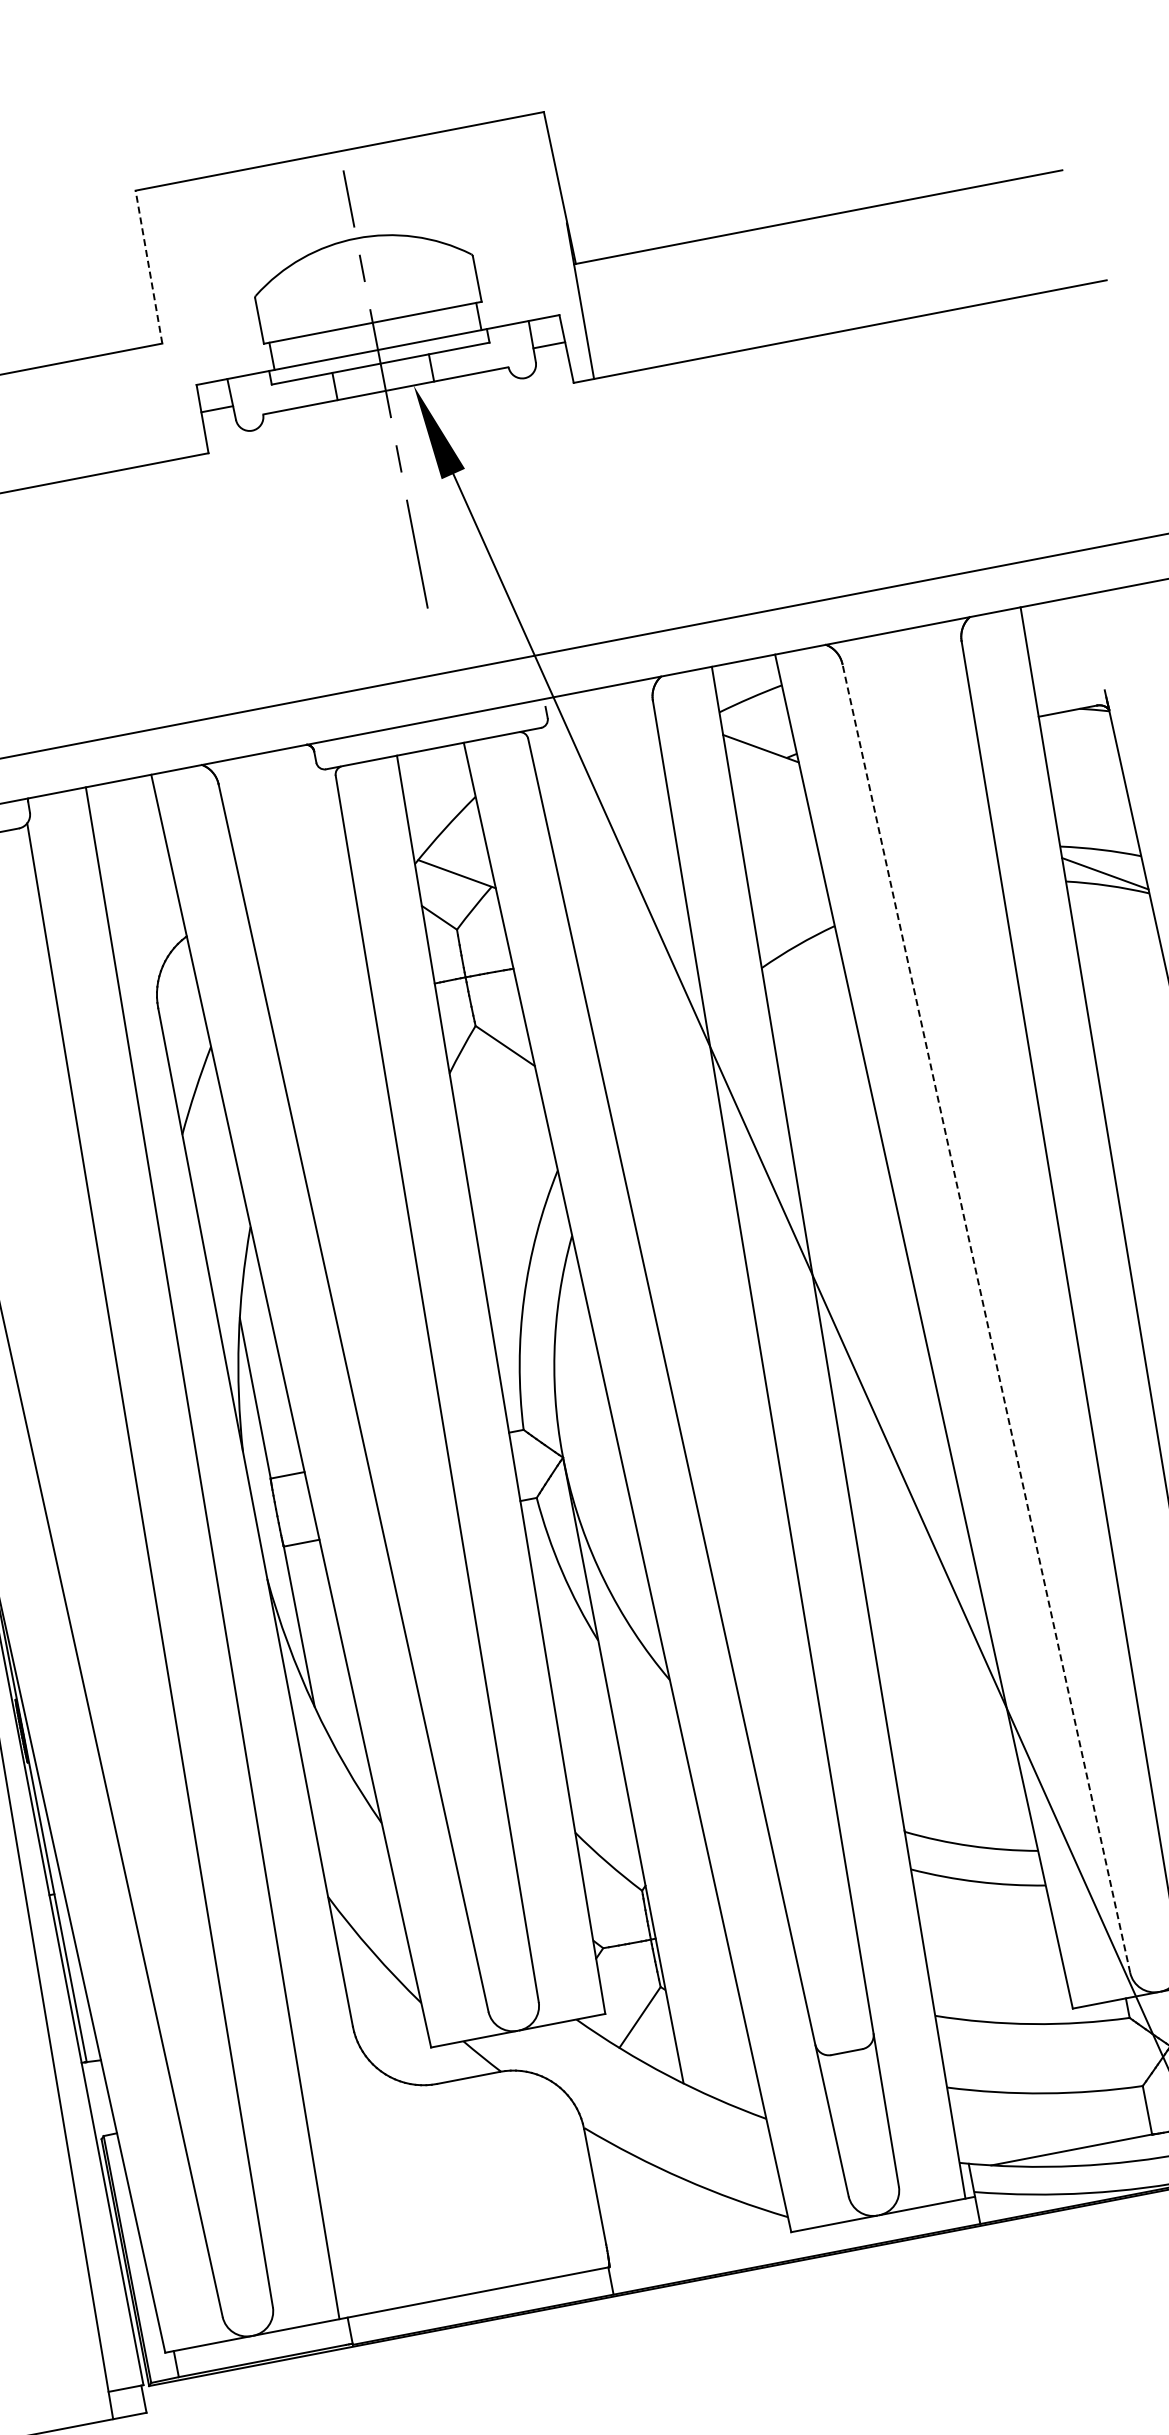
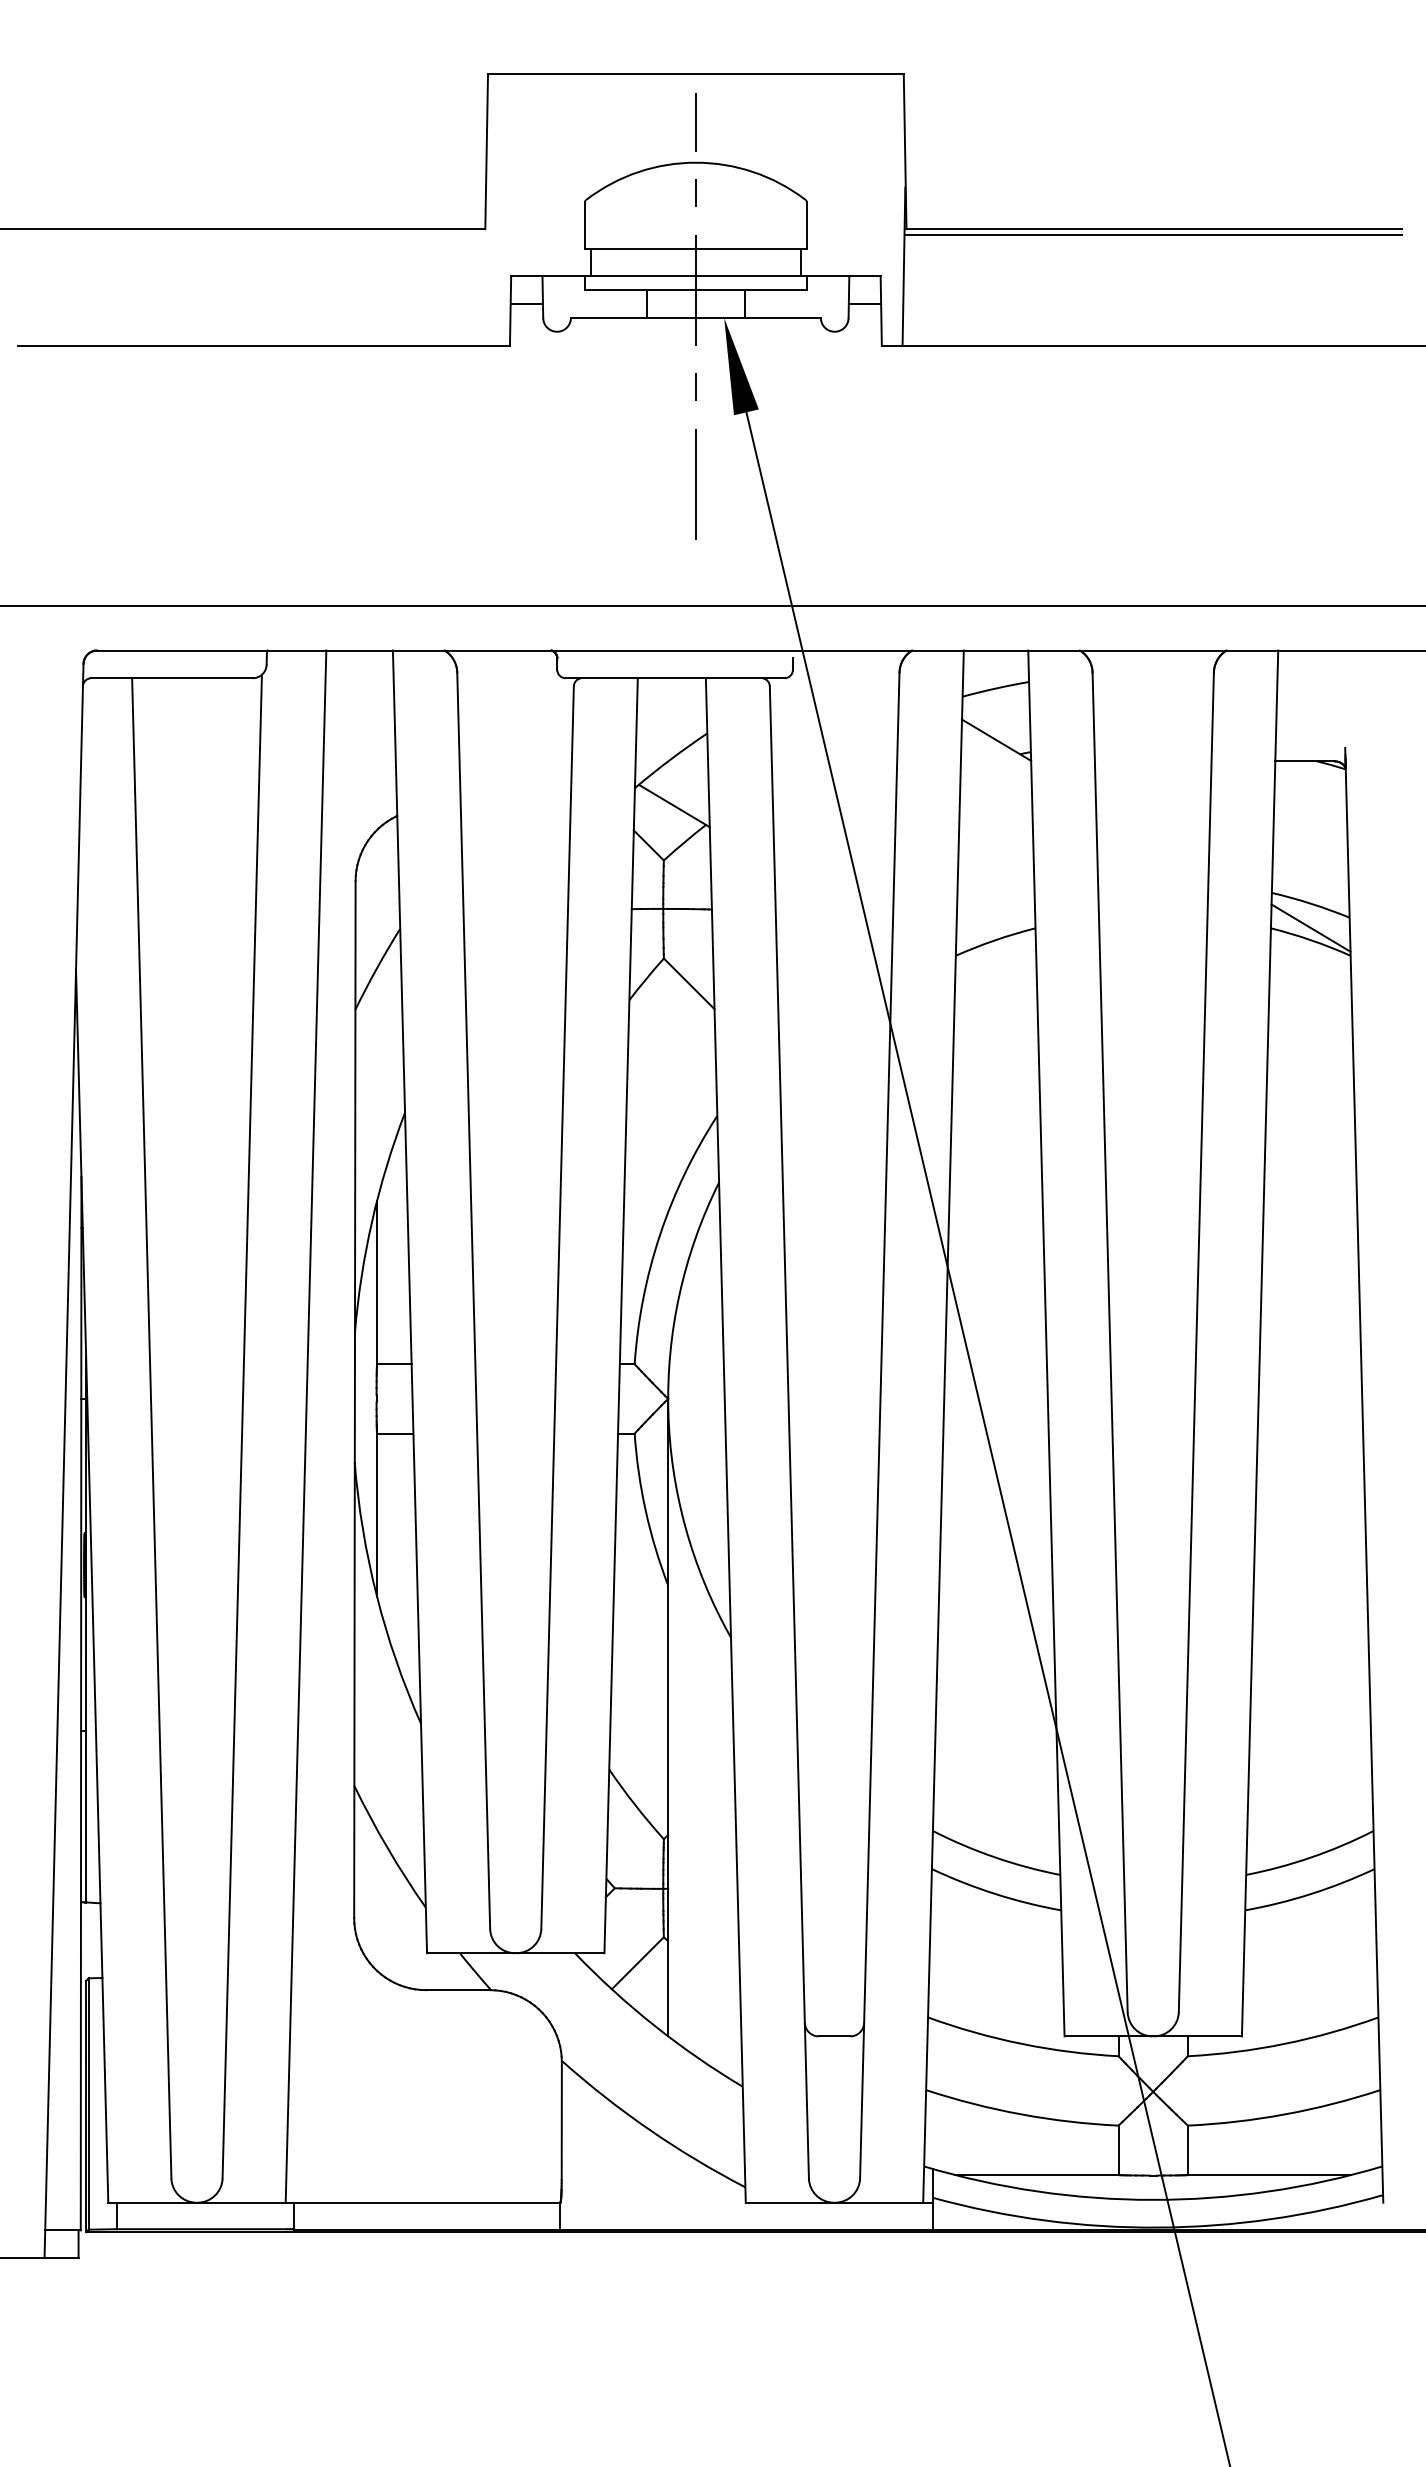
line: (818, 222) -> (1152, 234), added
line: (148, 267) -> (486, 151), dashed -> solid
line: (986, 1318) -> (1110, 1342), dashed -> solid

